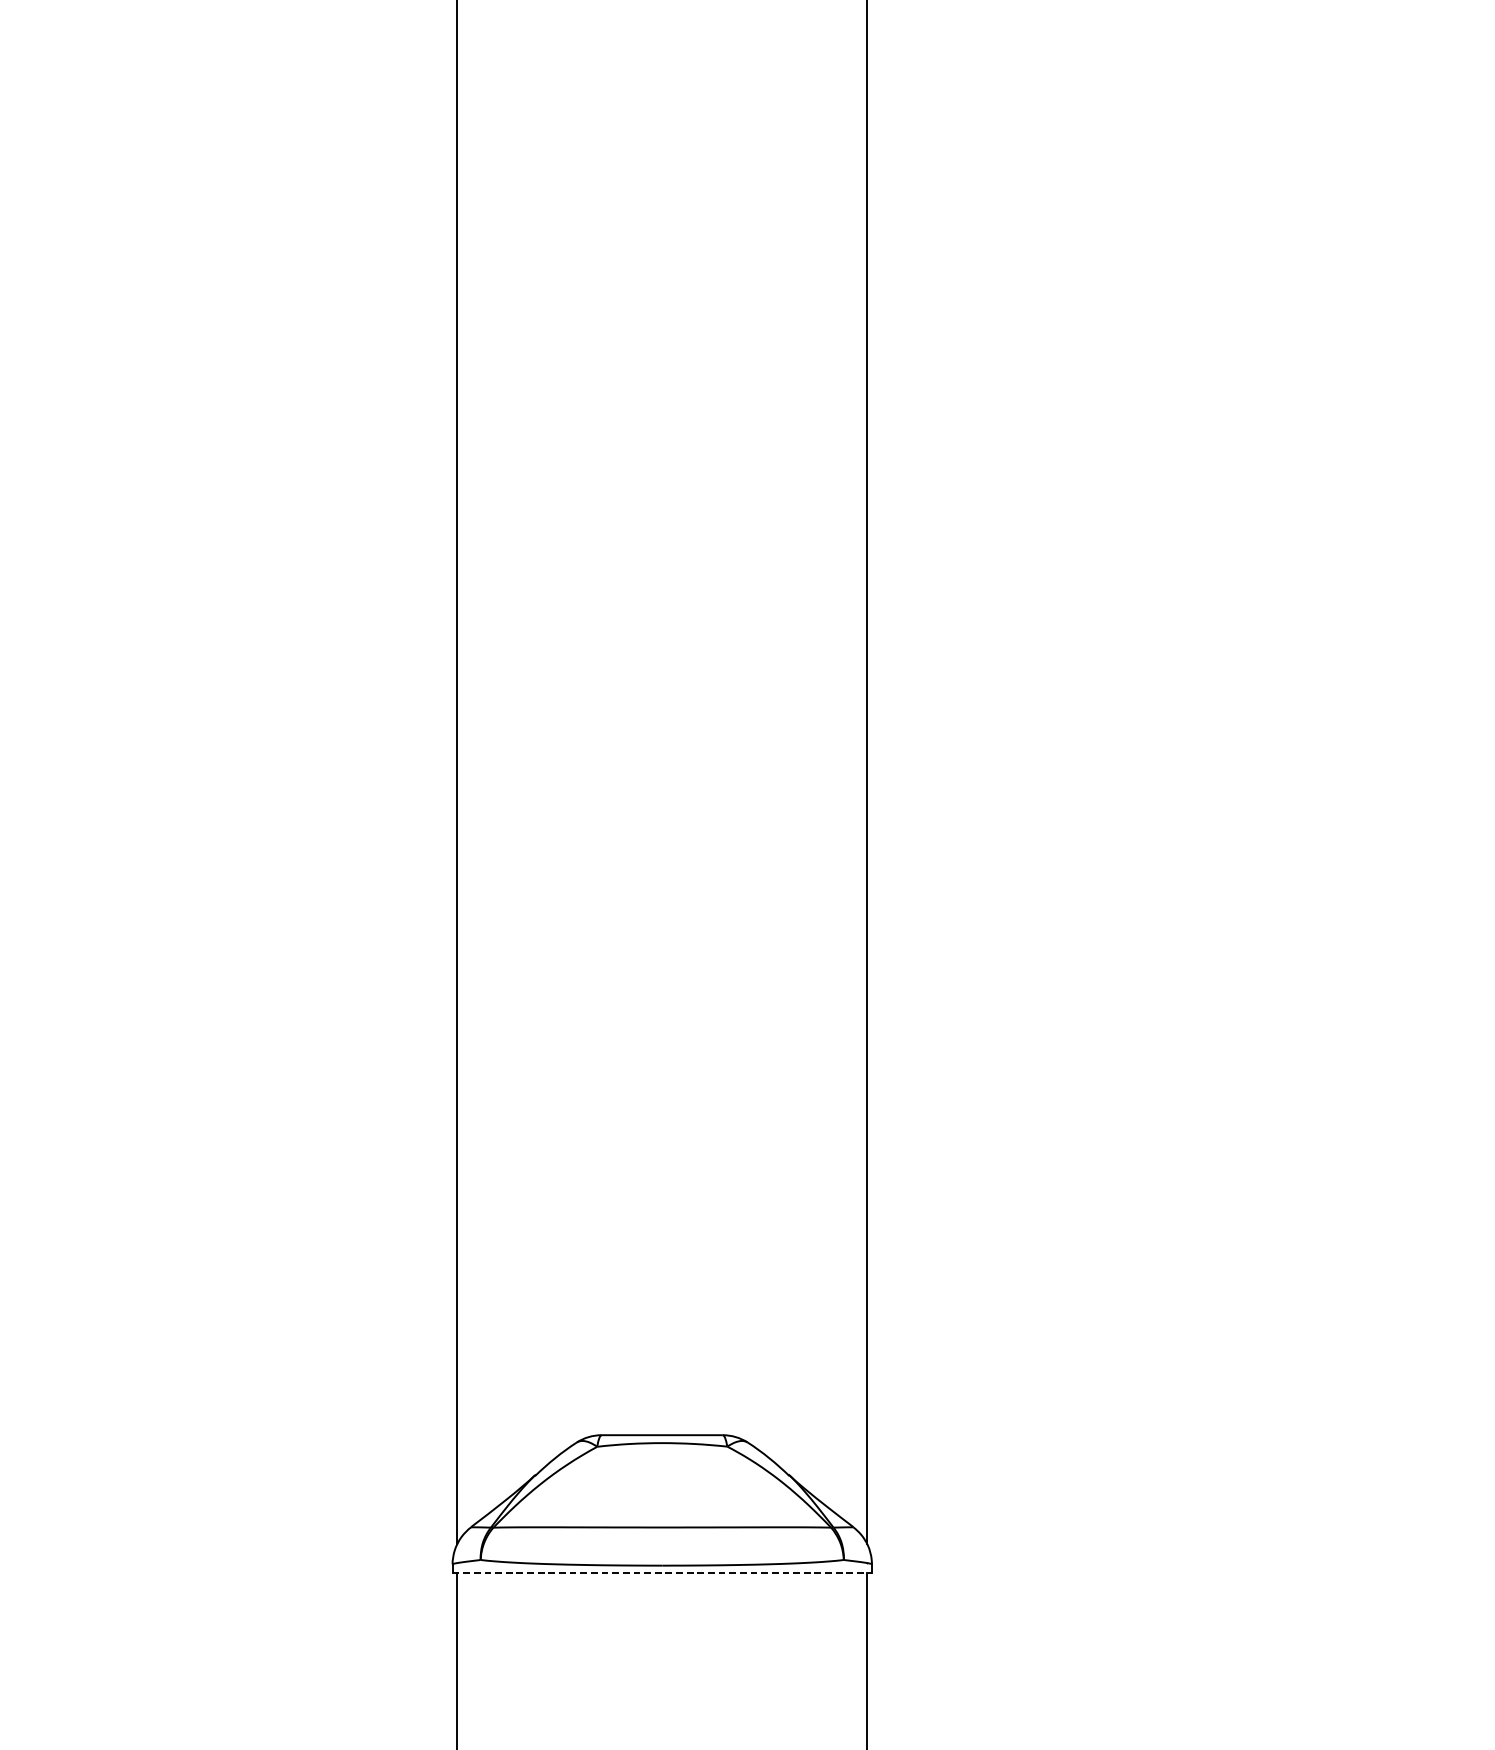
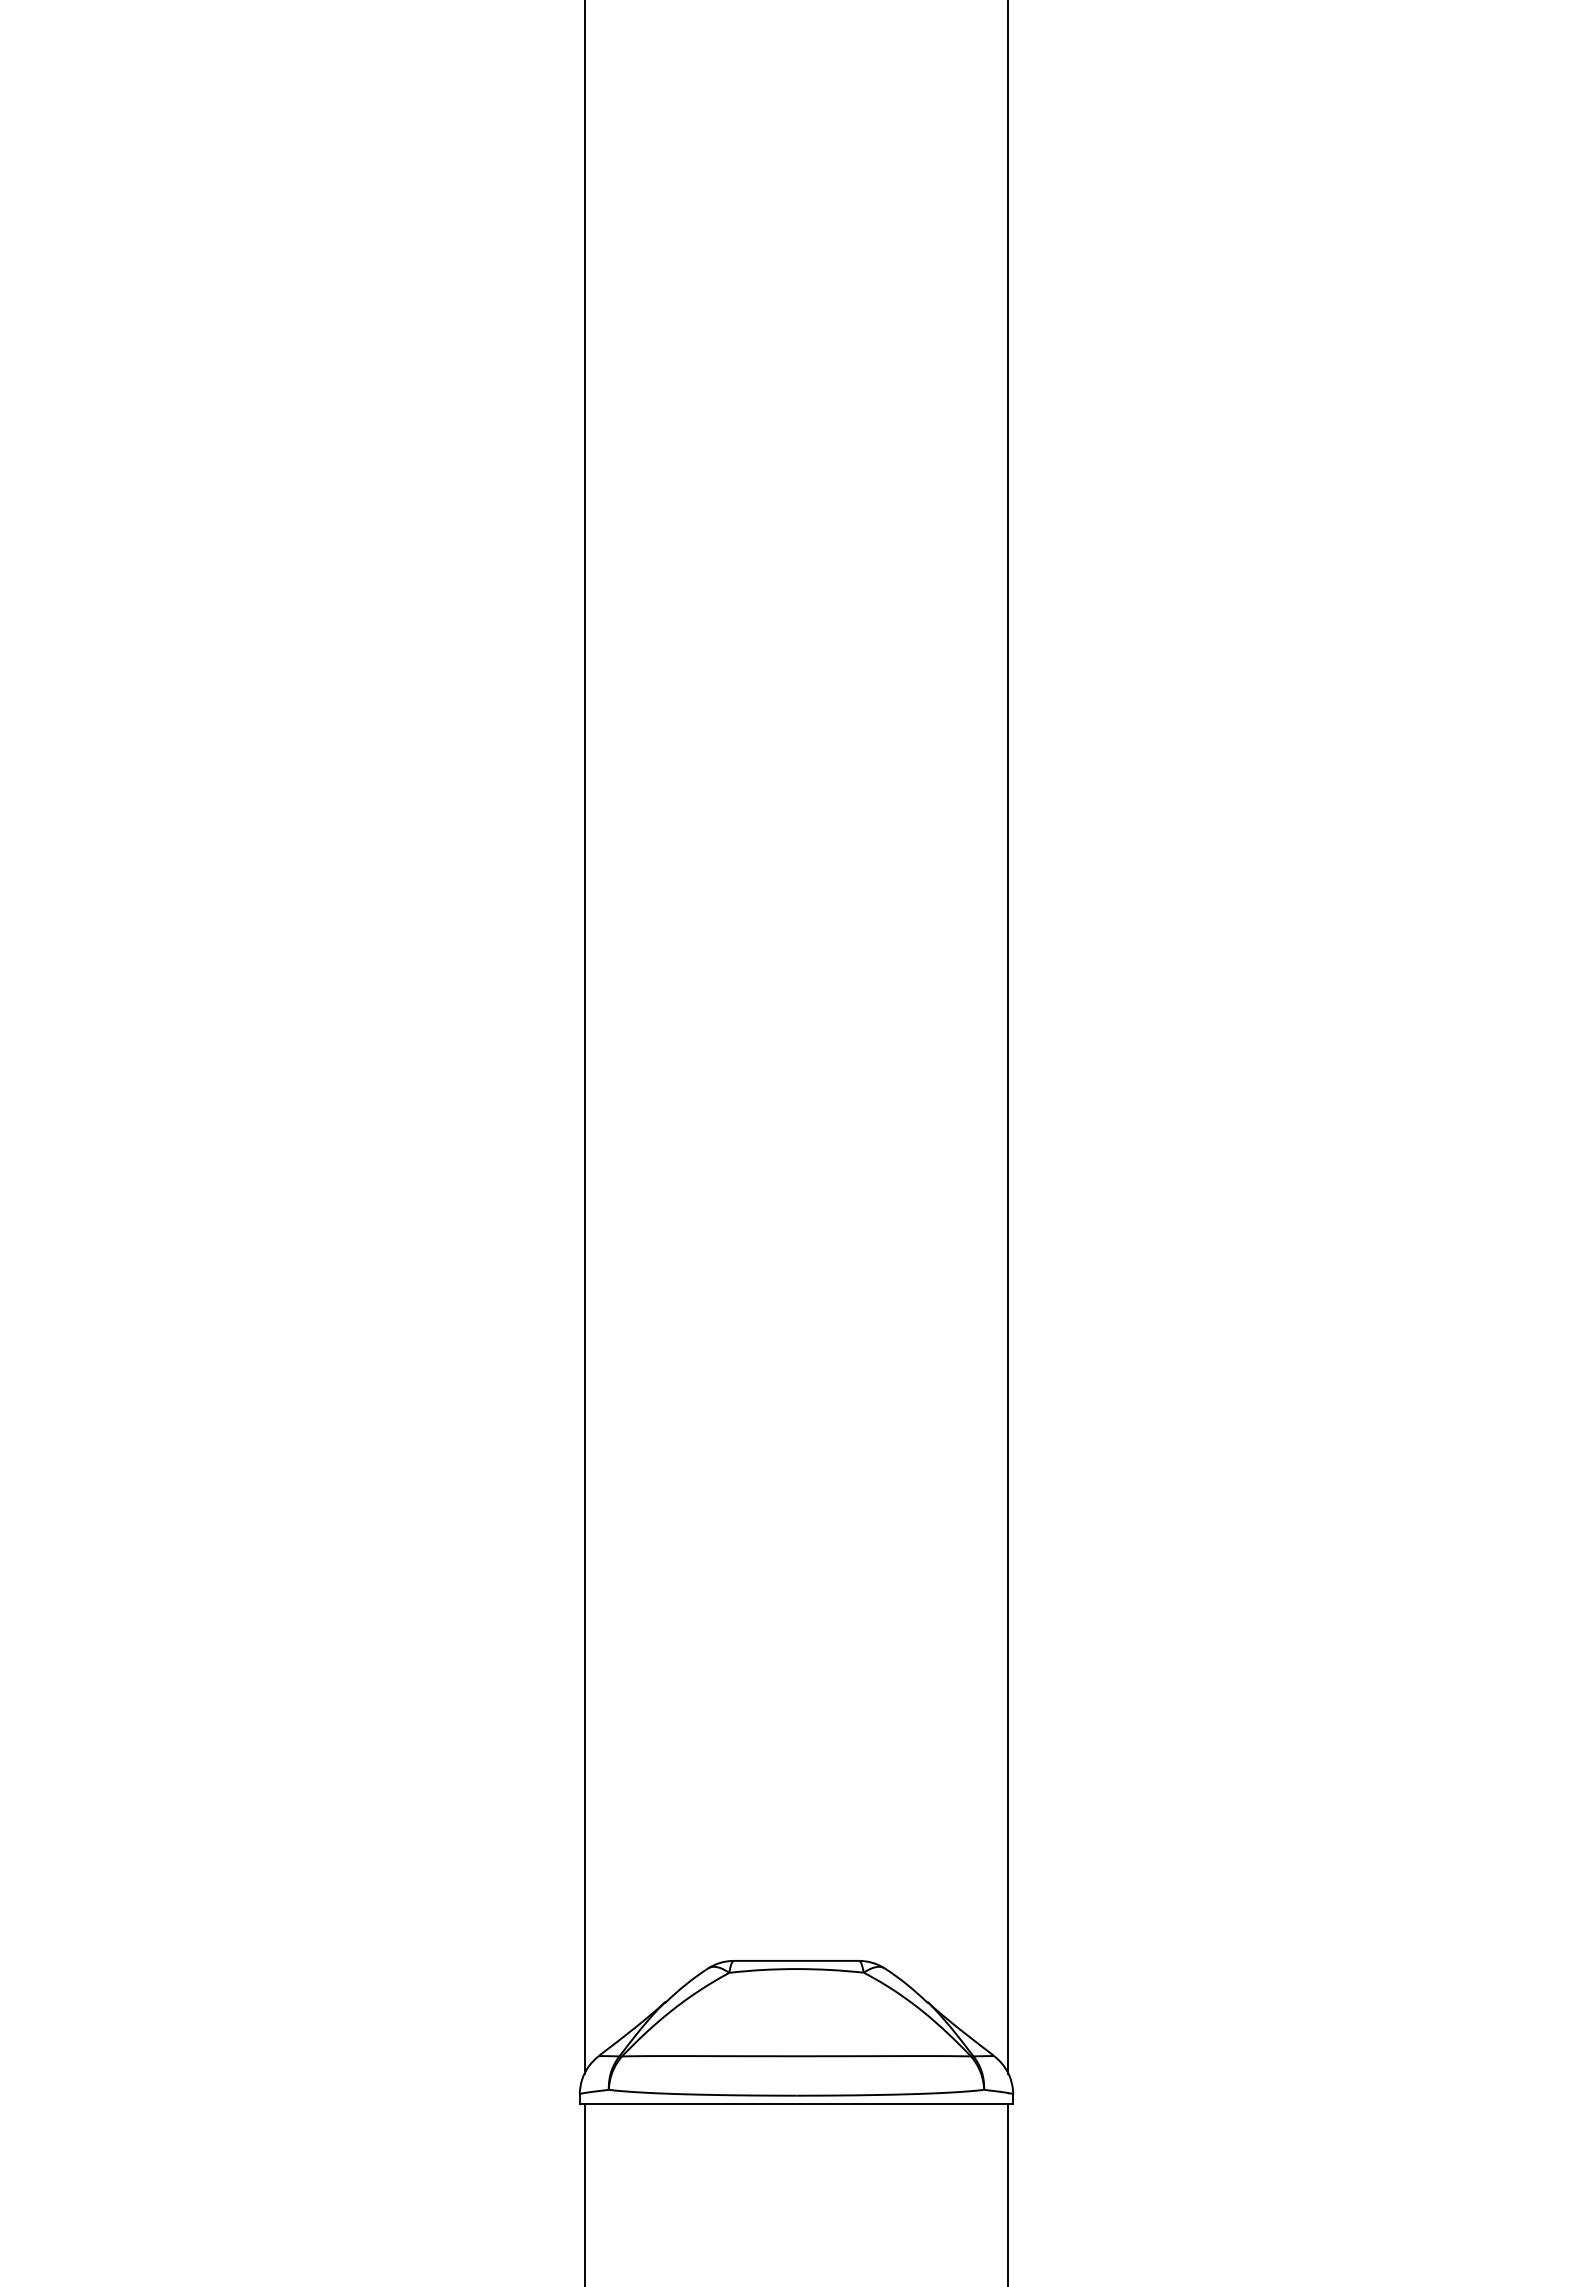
line: (662, 1573) -> (796, 2103), dashed -> solid

